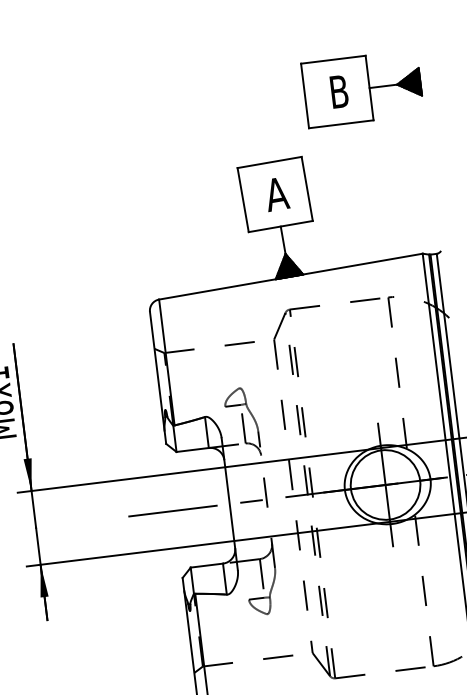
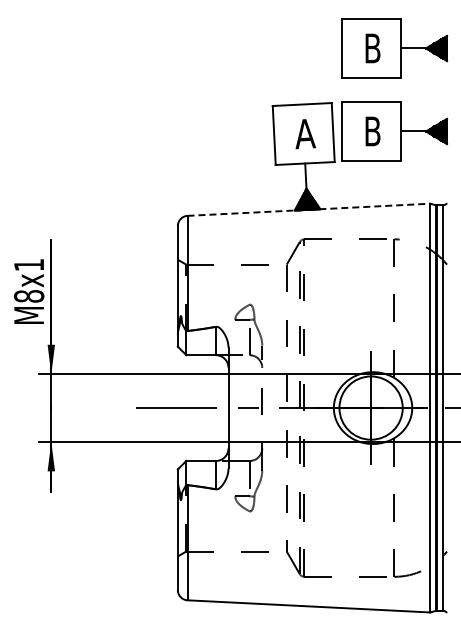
part: (374, 179) -> (394, 131), added
line: (291, 276) -> (309, 209), solid -> dashed

